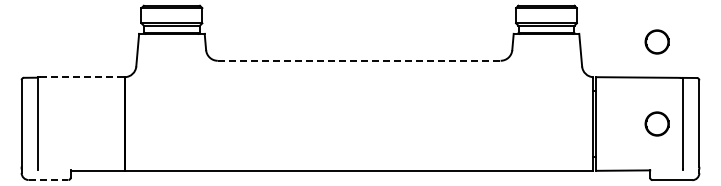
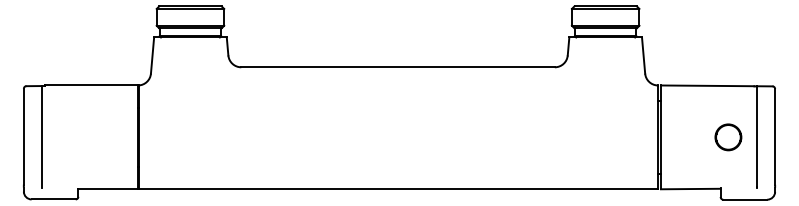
part: (656, 41) -> (727, 45), removed
line: (359, 60) -> (398, 66), dashed -> solid
line: (82, 77) -> (91, 85), dashed -> solid
line: (48, 180) -> (53, 199), dashed -> solid

